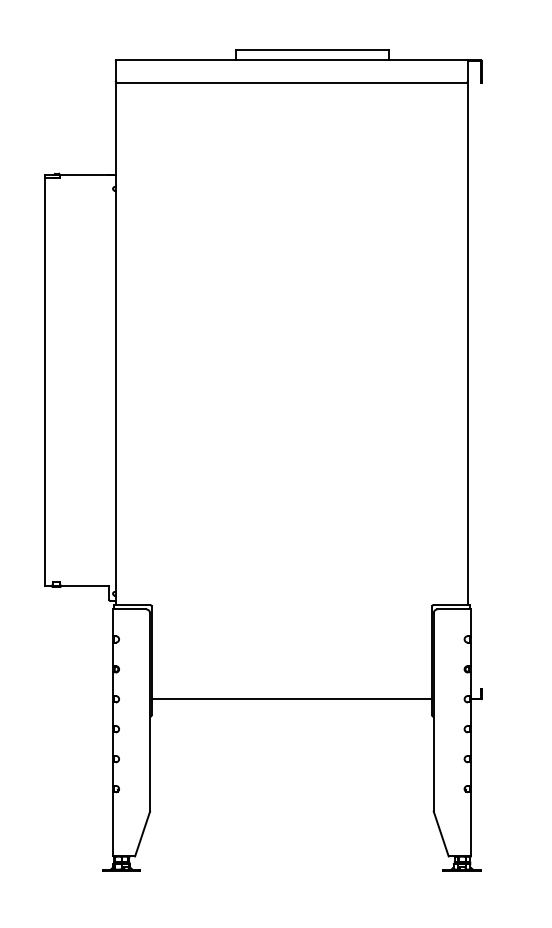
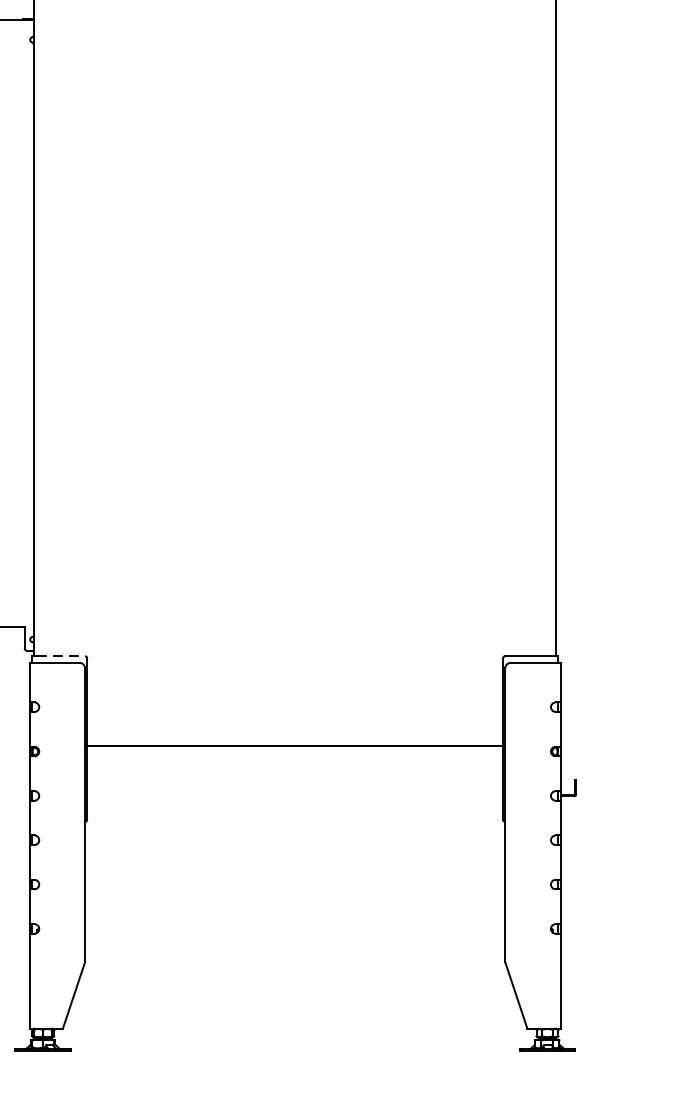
line: (134, 604) -> (62, 655), solid -> dashed
line: (291, 699) -> (294, 745), moved

